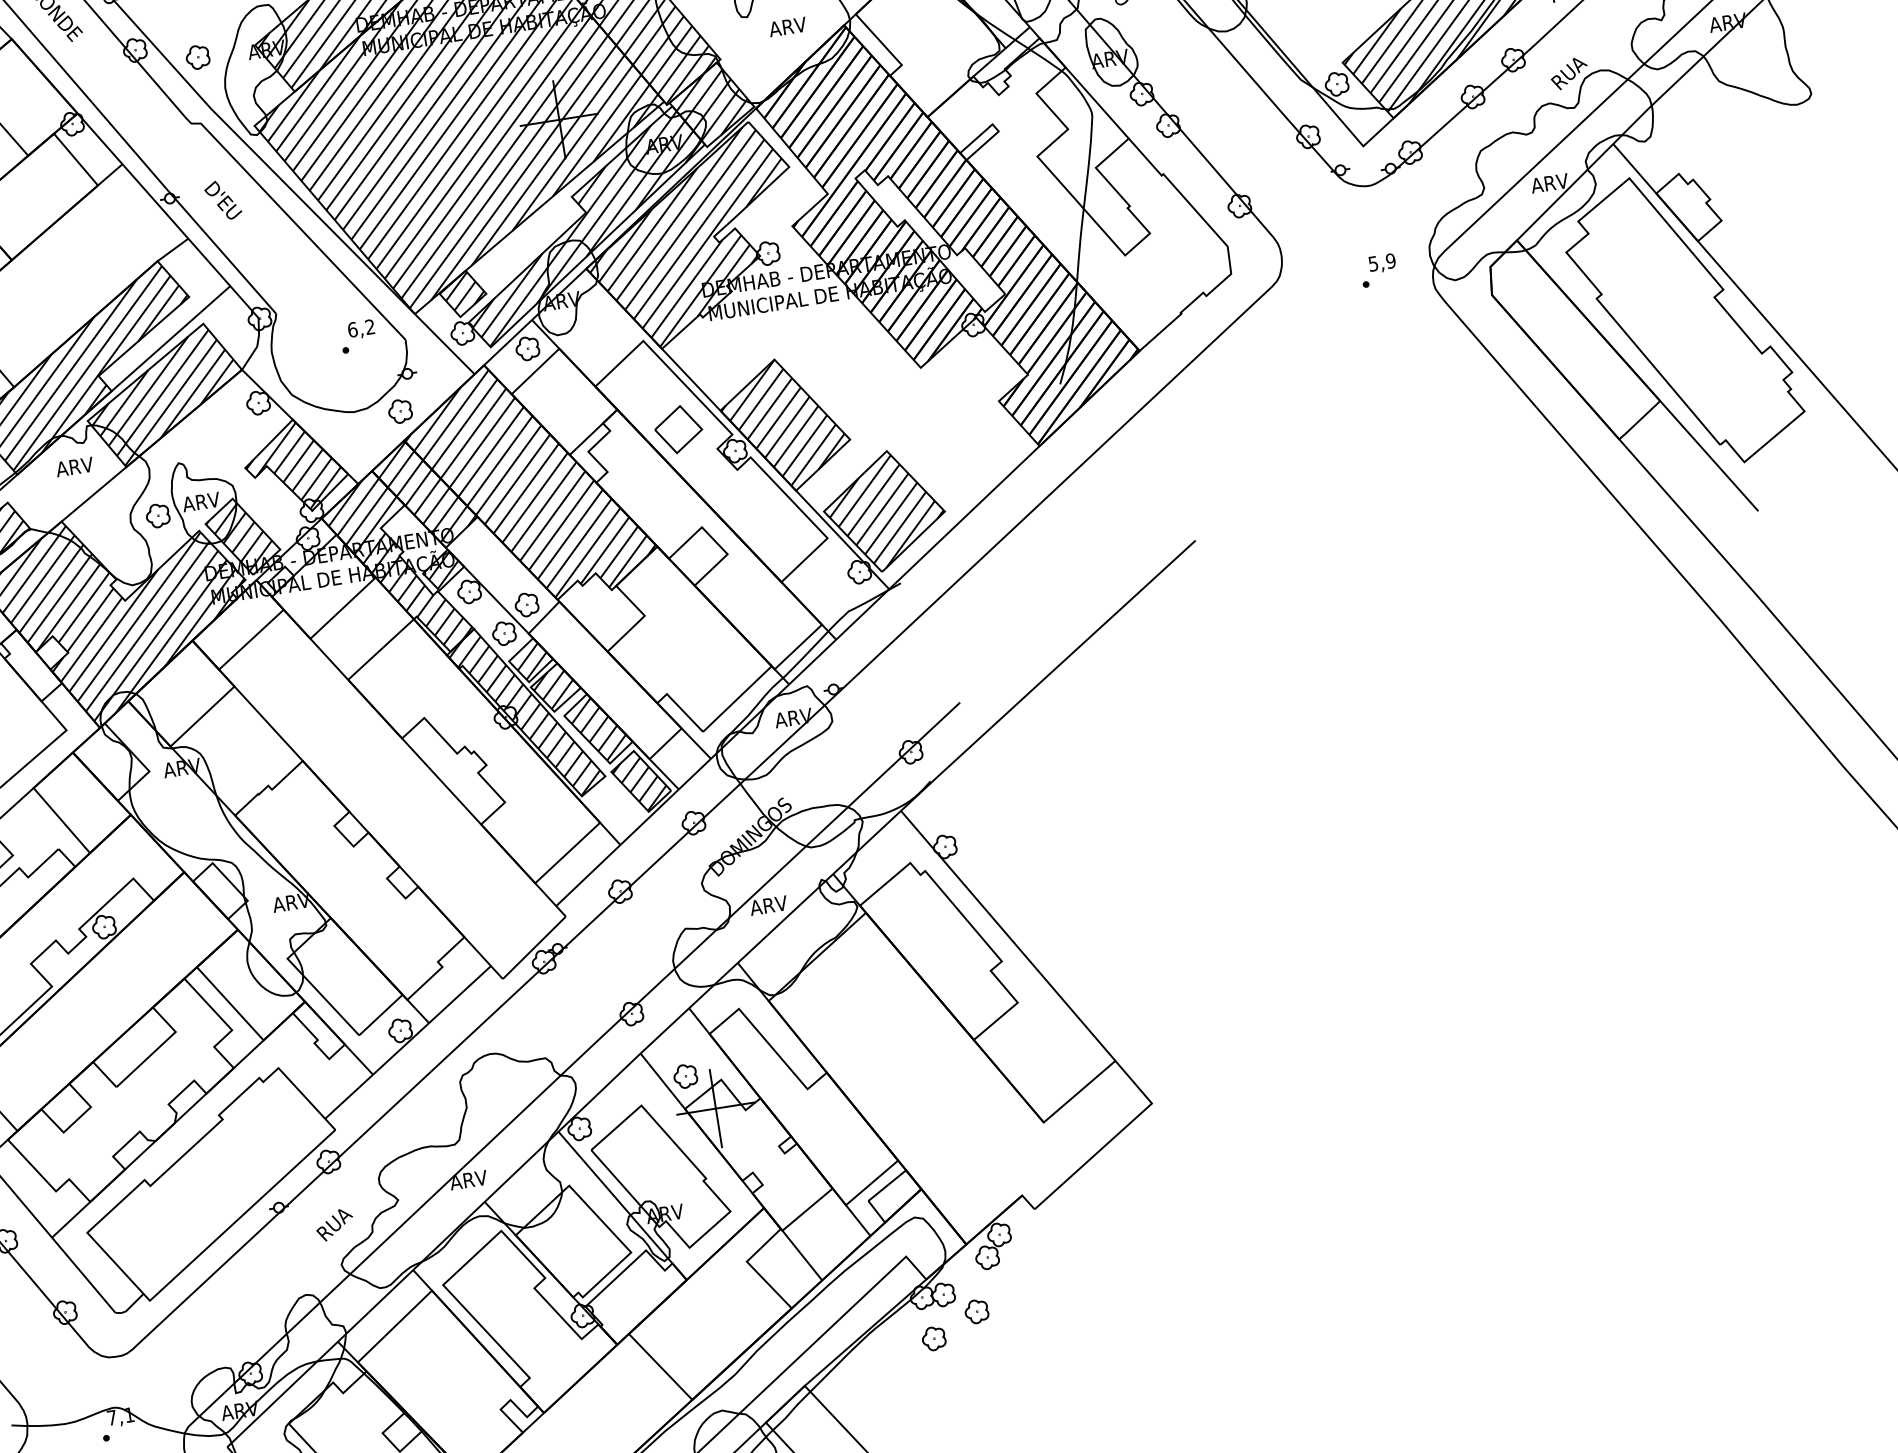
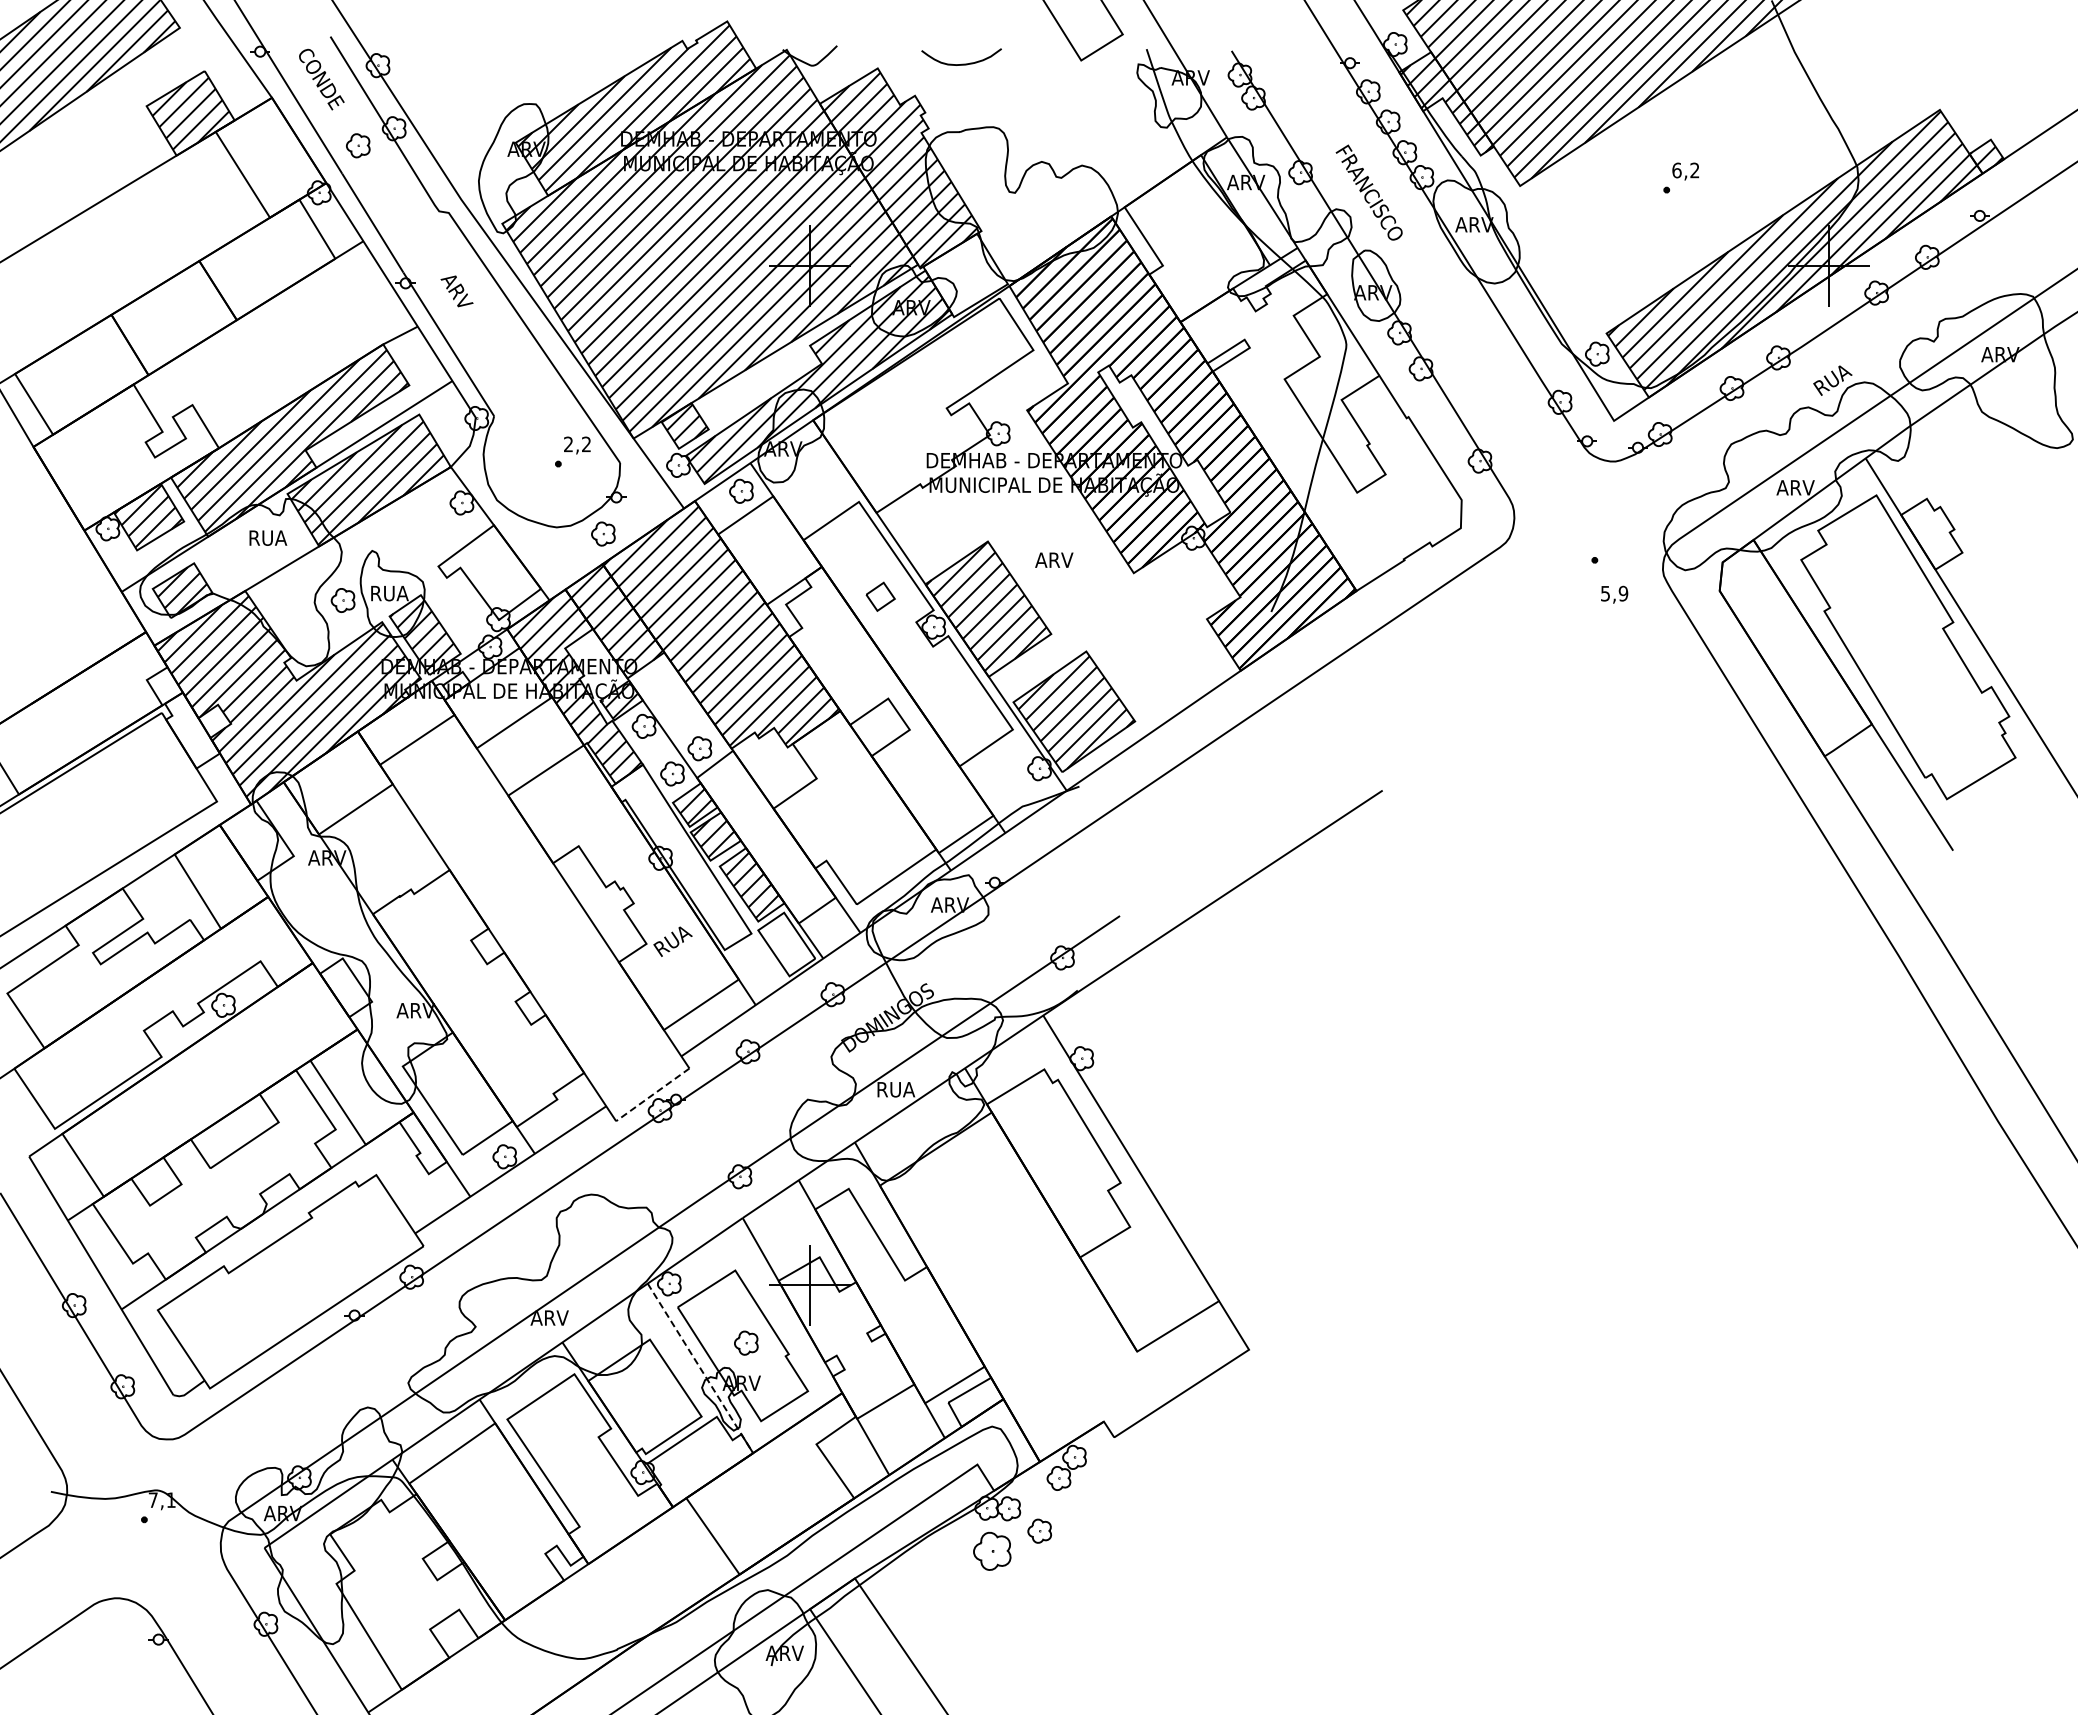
text: (787, 26) -> (1054, 559), moved
part: (198, 57) -> (358, 145), moved
hatch: (711, 104) -> (965, 275), removed
text: (222, 200) -> (458, 293), D'EU -> ARV
hatch: (689, 238) -> (921, 406), removed
text: (1382, 263) -> (1614, 594), moved
text: (352, 329) -> (568, 444), 6,2 -> 2,2
part: (678, 429) -> (880, 596), size x0.6
text: (74, 466) -> (267, 537), ARV -> RUA
hatch: (292, 466) -> (486, 572), removed
text: (200, 502) -> (388, 593), ARV -> RUA
hatch: (525, 717) -> (680, 861), removed
hatch: (640, 784) -> (785, 947), removed
text: (769, 905) -> (895, 1089), ARV -> RUA
line: (534, 948) -> (652, 1095), solid -> dashed
part: (685, 1075) -> (746, 1342), moved
line: (622, 1206) -> (700, 1369), solid -> dashed
text: (334, 1224) -> (672, 941), moved
part: (934, 1338) -> (992, 1551), size x1.6

